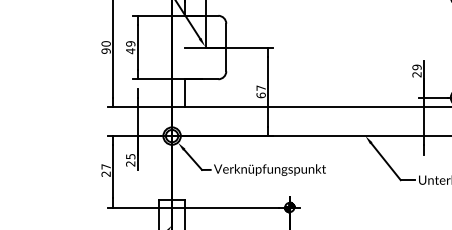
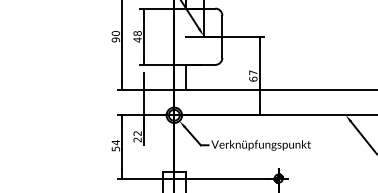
text: (130, 43) -> (137, 33), 49 -> 48
text: (130, 156) -> (137, 133), 25 -> 22
text: (105, 170) -> (115, 145), 27 -> 54

